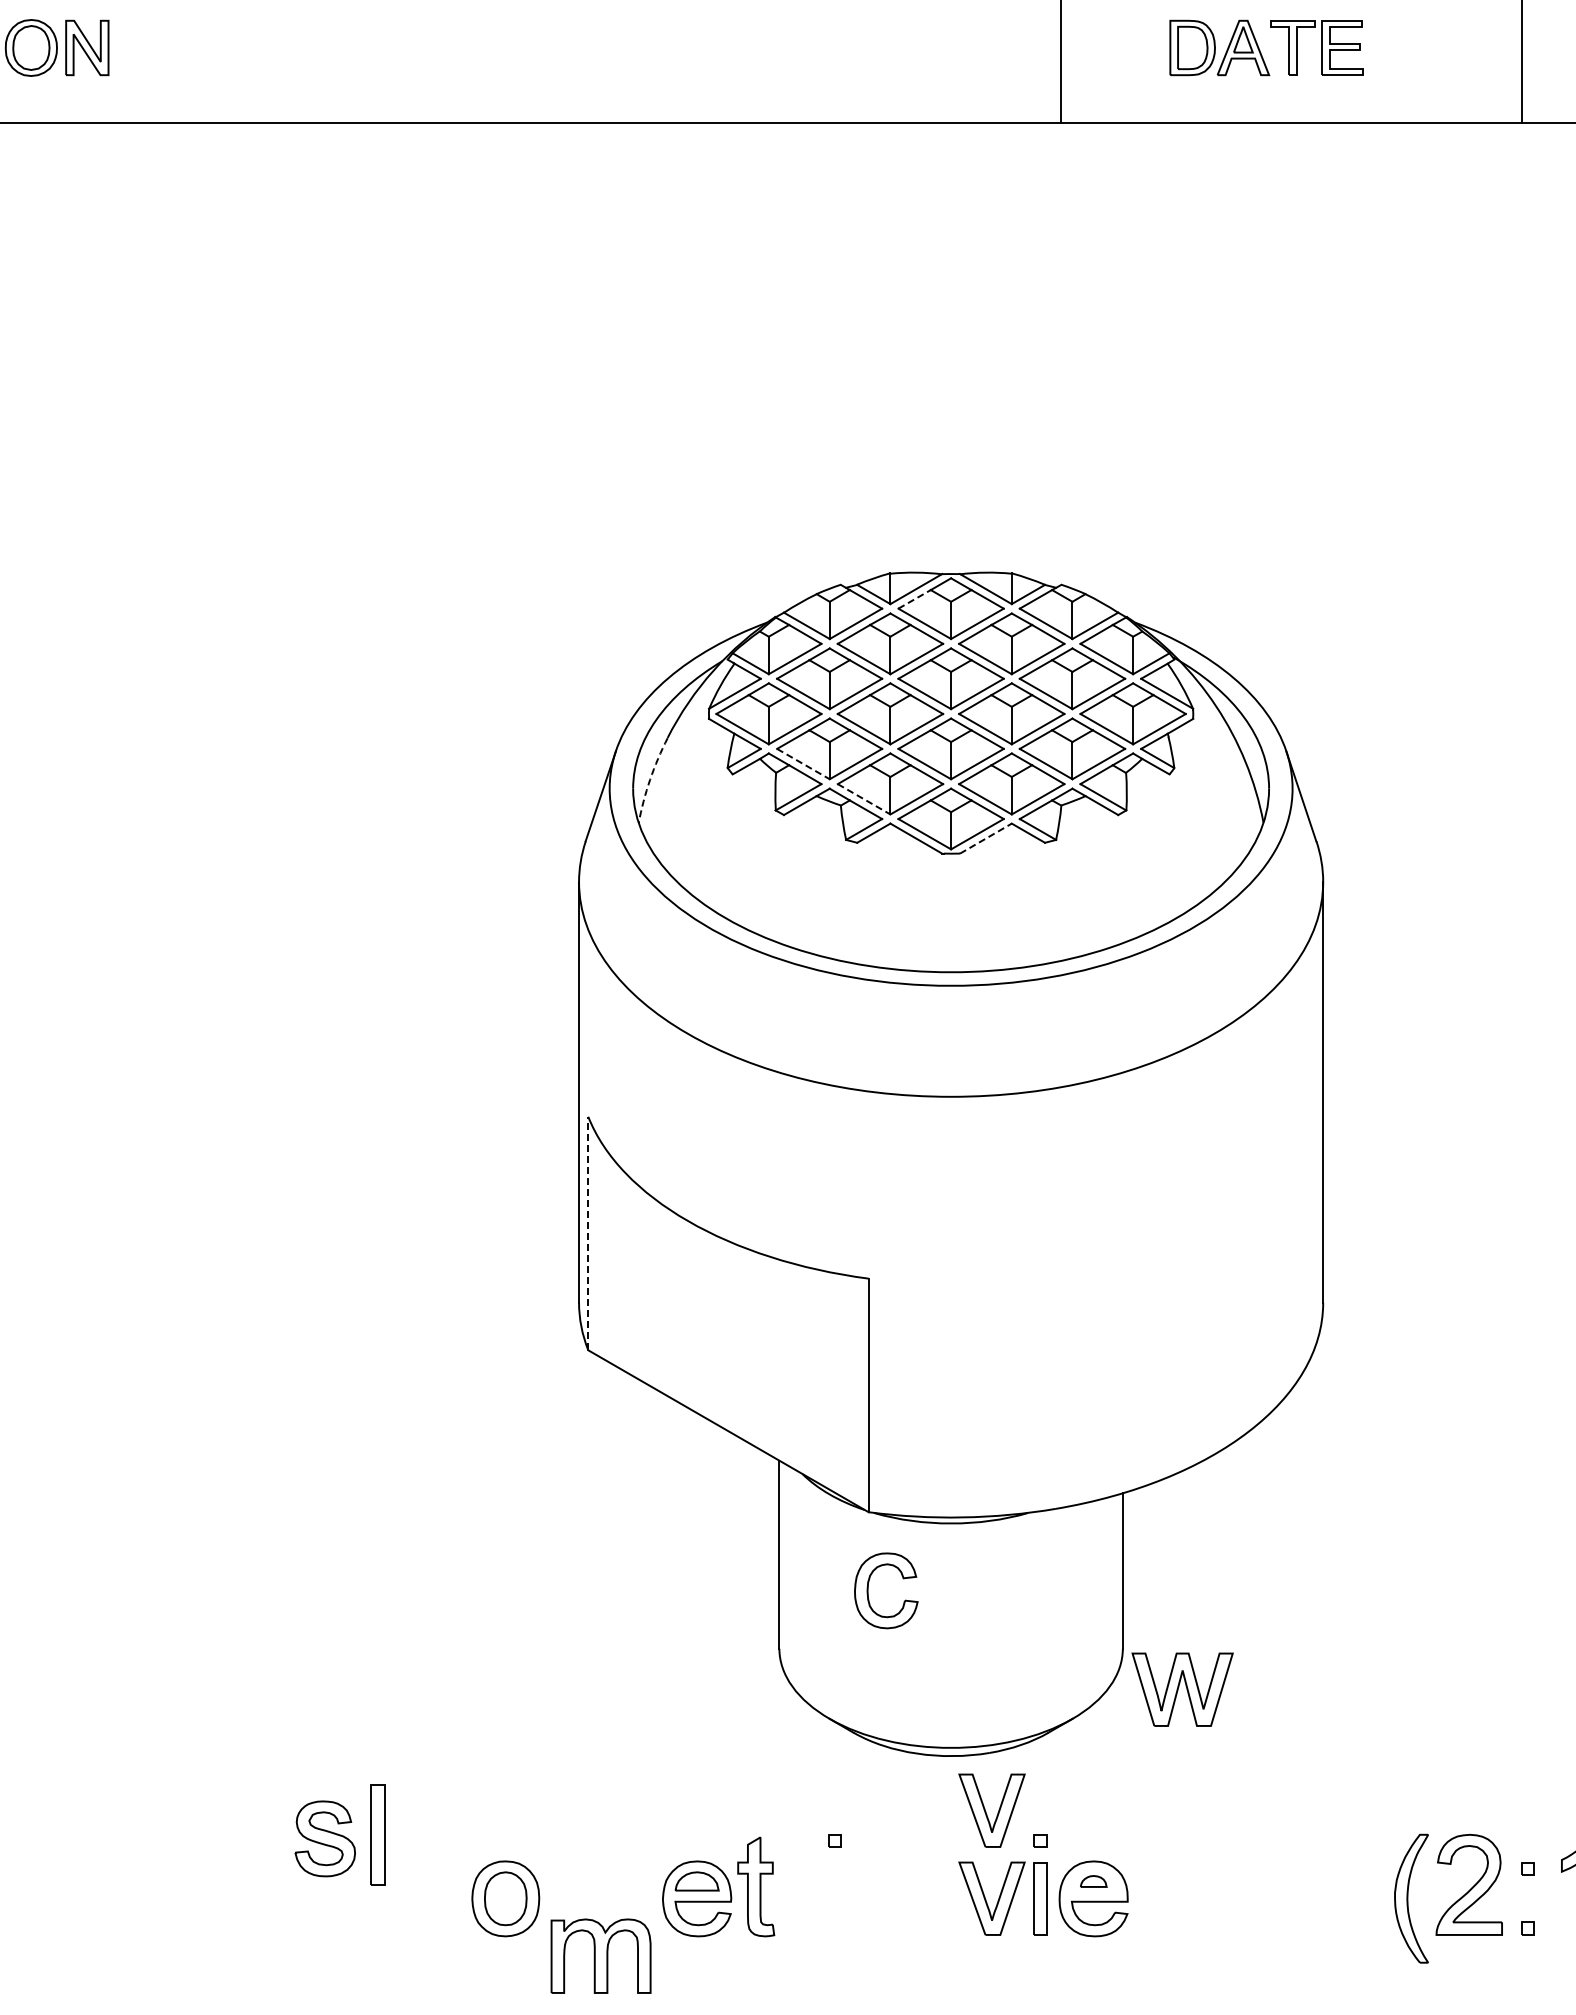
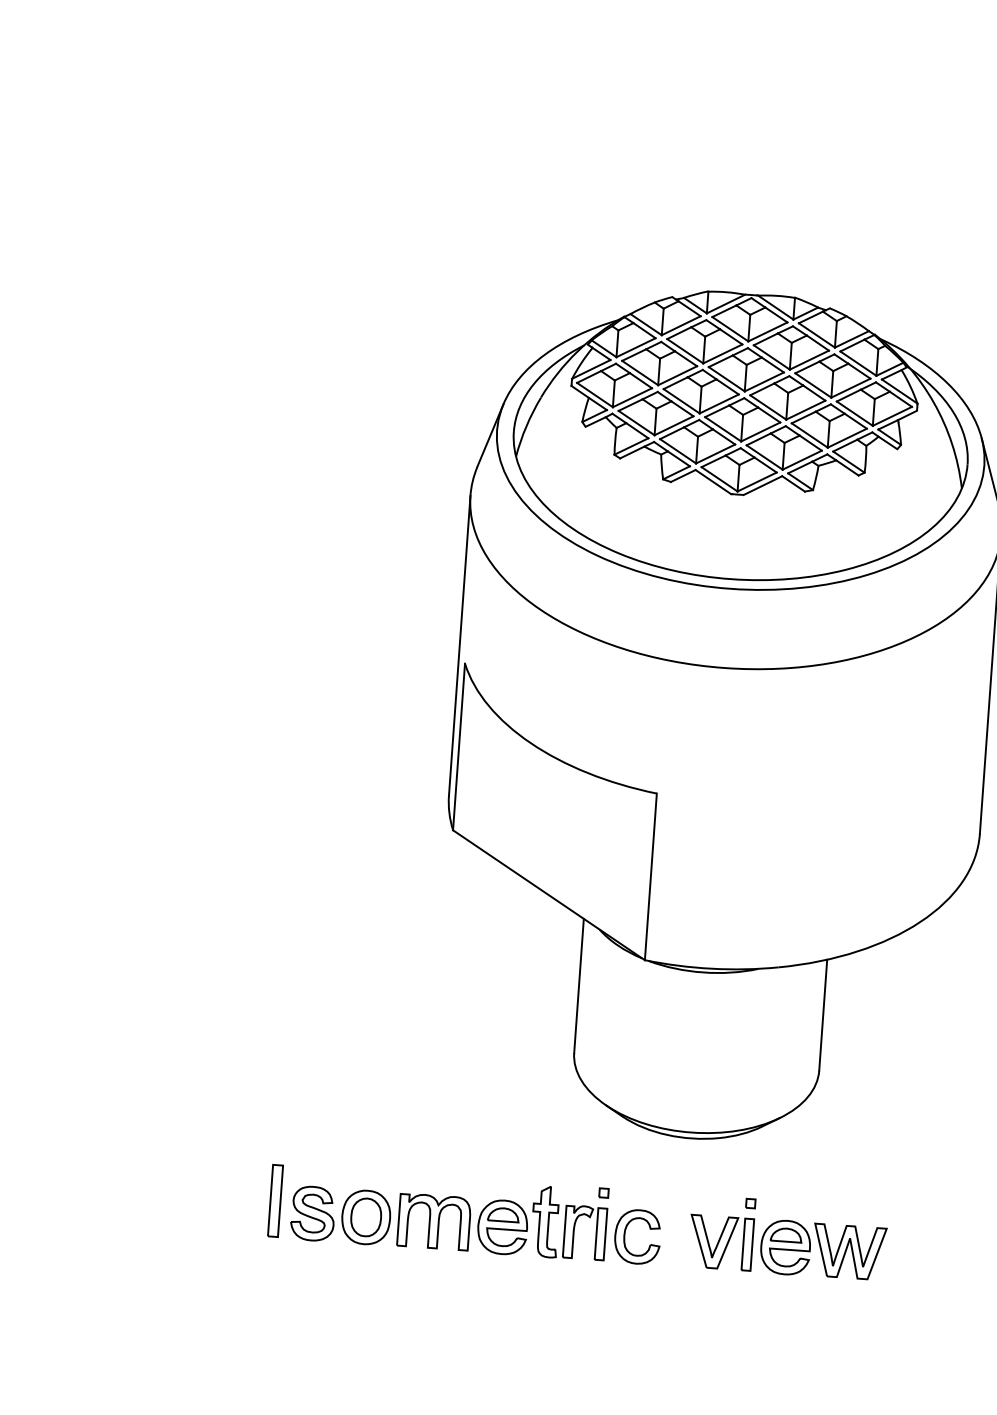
line: (914, 599) -> (724, 311), dashed -> solid
line: (803, 764) -> (636, 423), dashed -> solid
arc: (650, 779) -> (526, 426), dashed -> solid
line: (864, 799) -> (678, 451), dashed -> solid
line: (985, 838) -> (762, 485), dashed -> solid
line: (588, 1233) -> (459, 747), dashed -> solid
part: (868, 1590) -> (625, 1235), moved
part: (1182, 1689) -> (849, 1251), moved
part: (991, 1810) -> (717, 1179), removed
part: (377, 1834) -> (275, 1200), moved
part: (324, 1838) -> (312, 1213), moved
part: (1093, 1881) -> (786, 1235), size x1.67
part: (797, 1897) -> (574, 1231), added
part: (600, 1955) -> (433, 1221), moved

